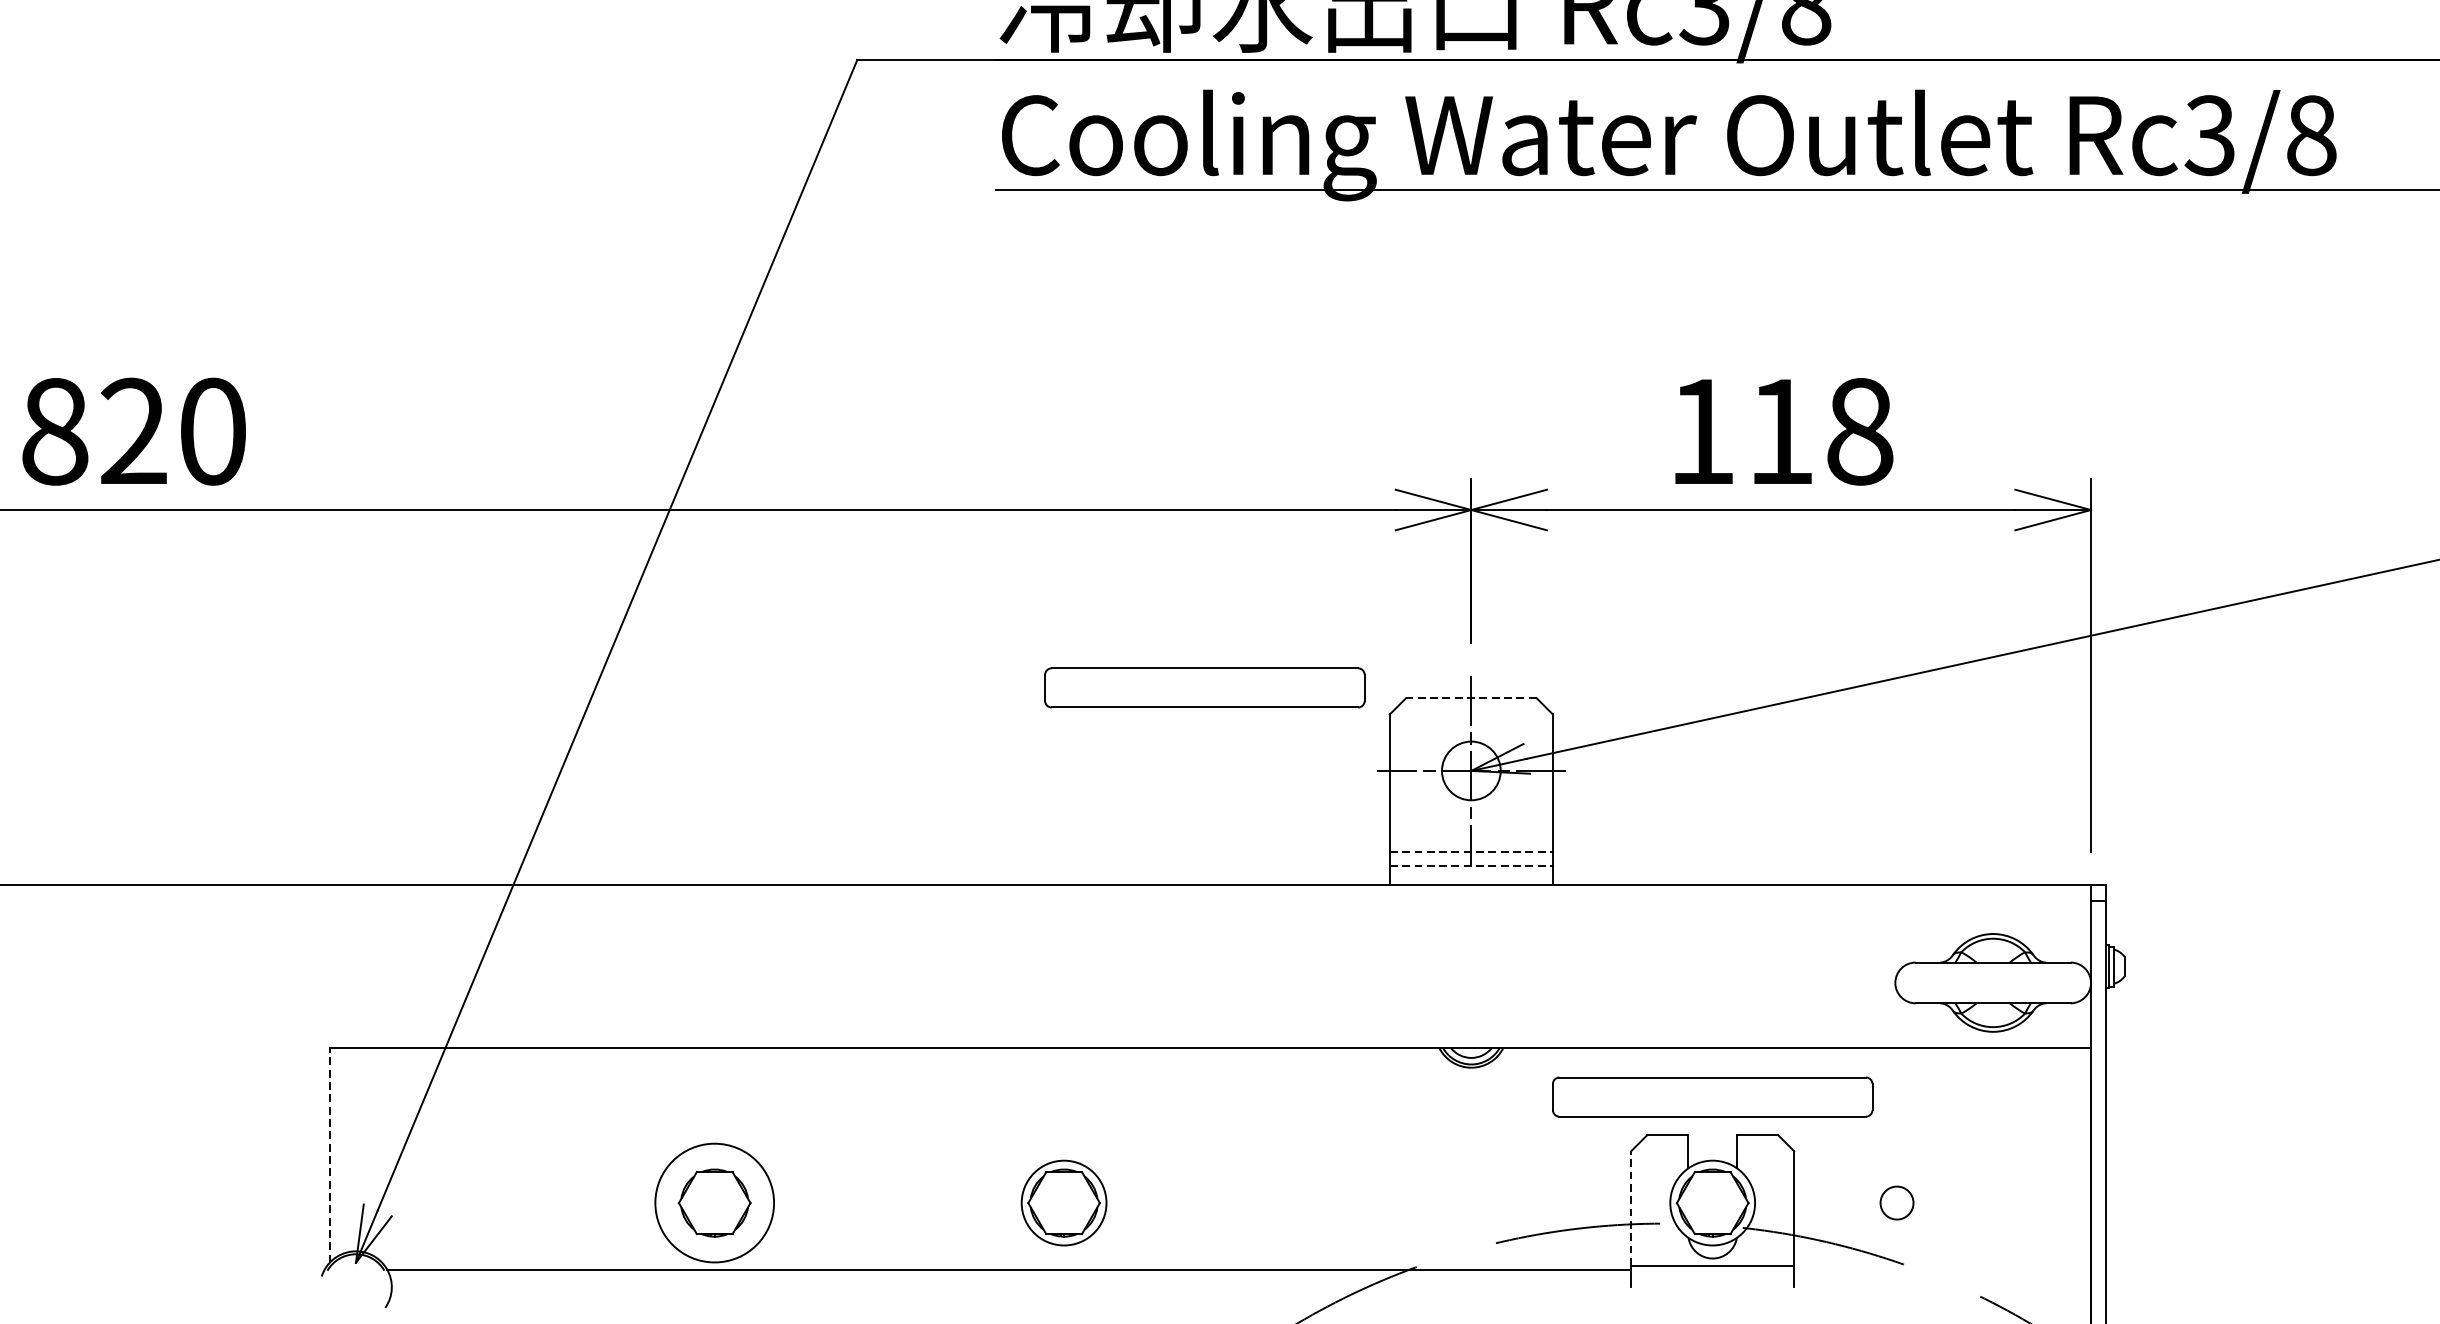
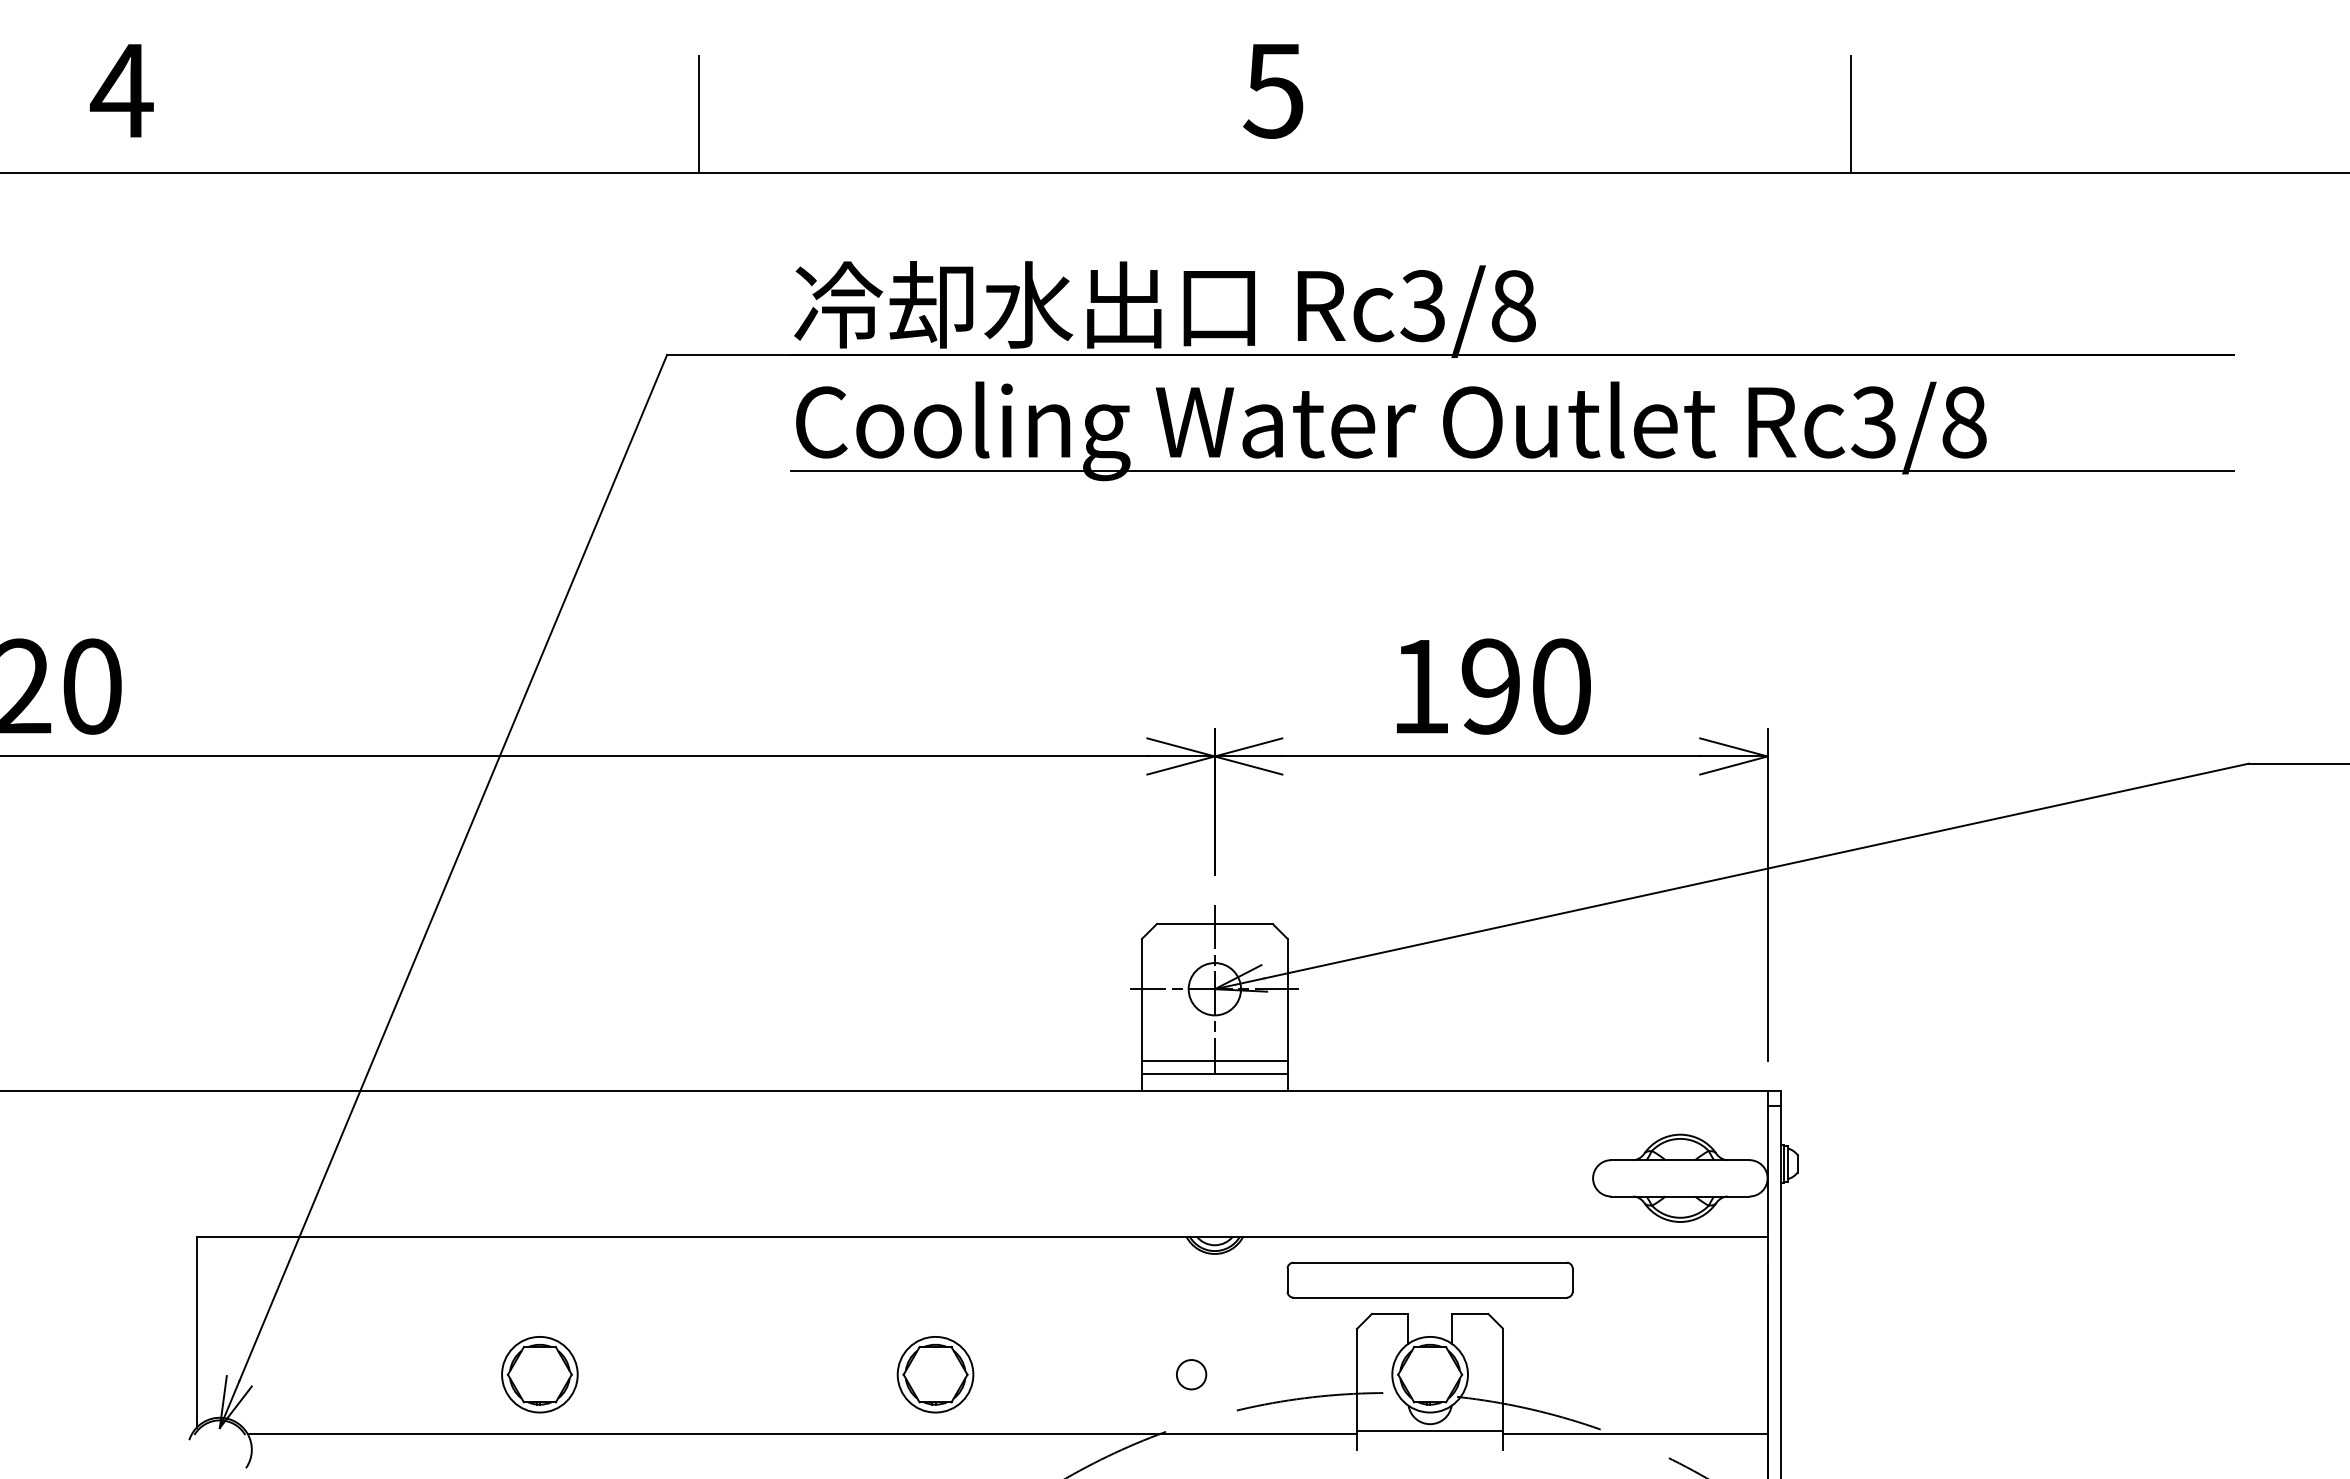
text: (1820, 431) -> (1526, 686), 118 -> 190
part: (1204, 687) -> (976, 914), removed
line: (1470, 698) -> (1214, 924), dashed -> solid
line: (1470, 851) -> (1214, 1061), dashed -> solid
line: (1470, 865) -> (1214, 1073), dashed -> solid
line: (329, 1155) -> (196, 1332), dashed -> solid
circle: (714, 1202) -> (539, 1374), size x0.71
part: (1064, 1202) -> (935, 1374), moved
circle: (1896, 1202) -> (1191, 1374), moved
line: (1631, 1208) -> (1357, 1379), dashed -> solid
line: (1941, 1270) -> (1634, 1434), added

